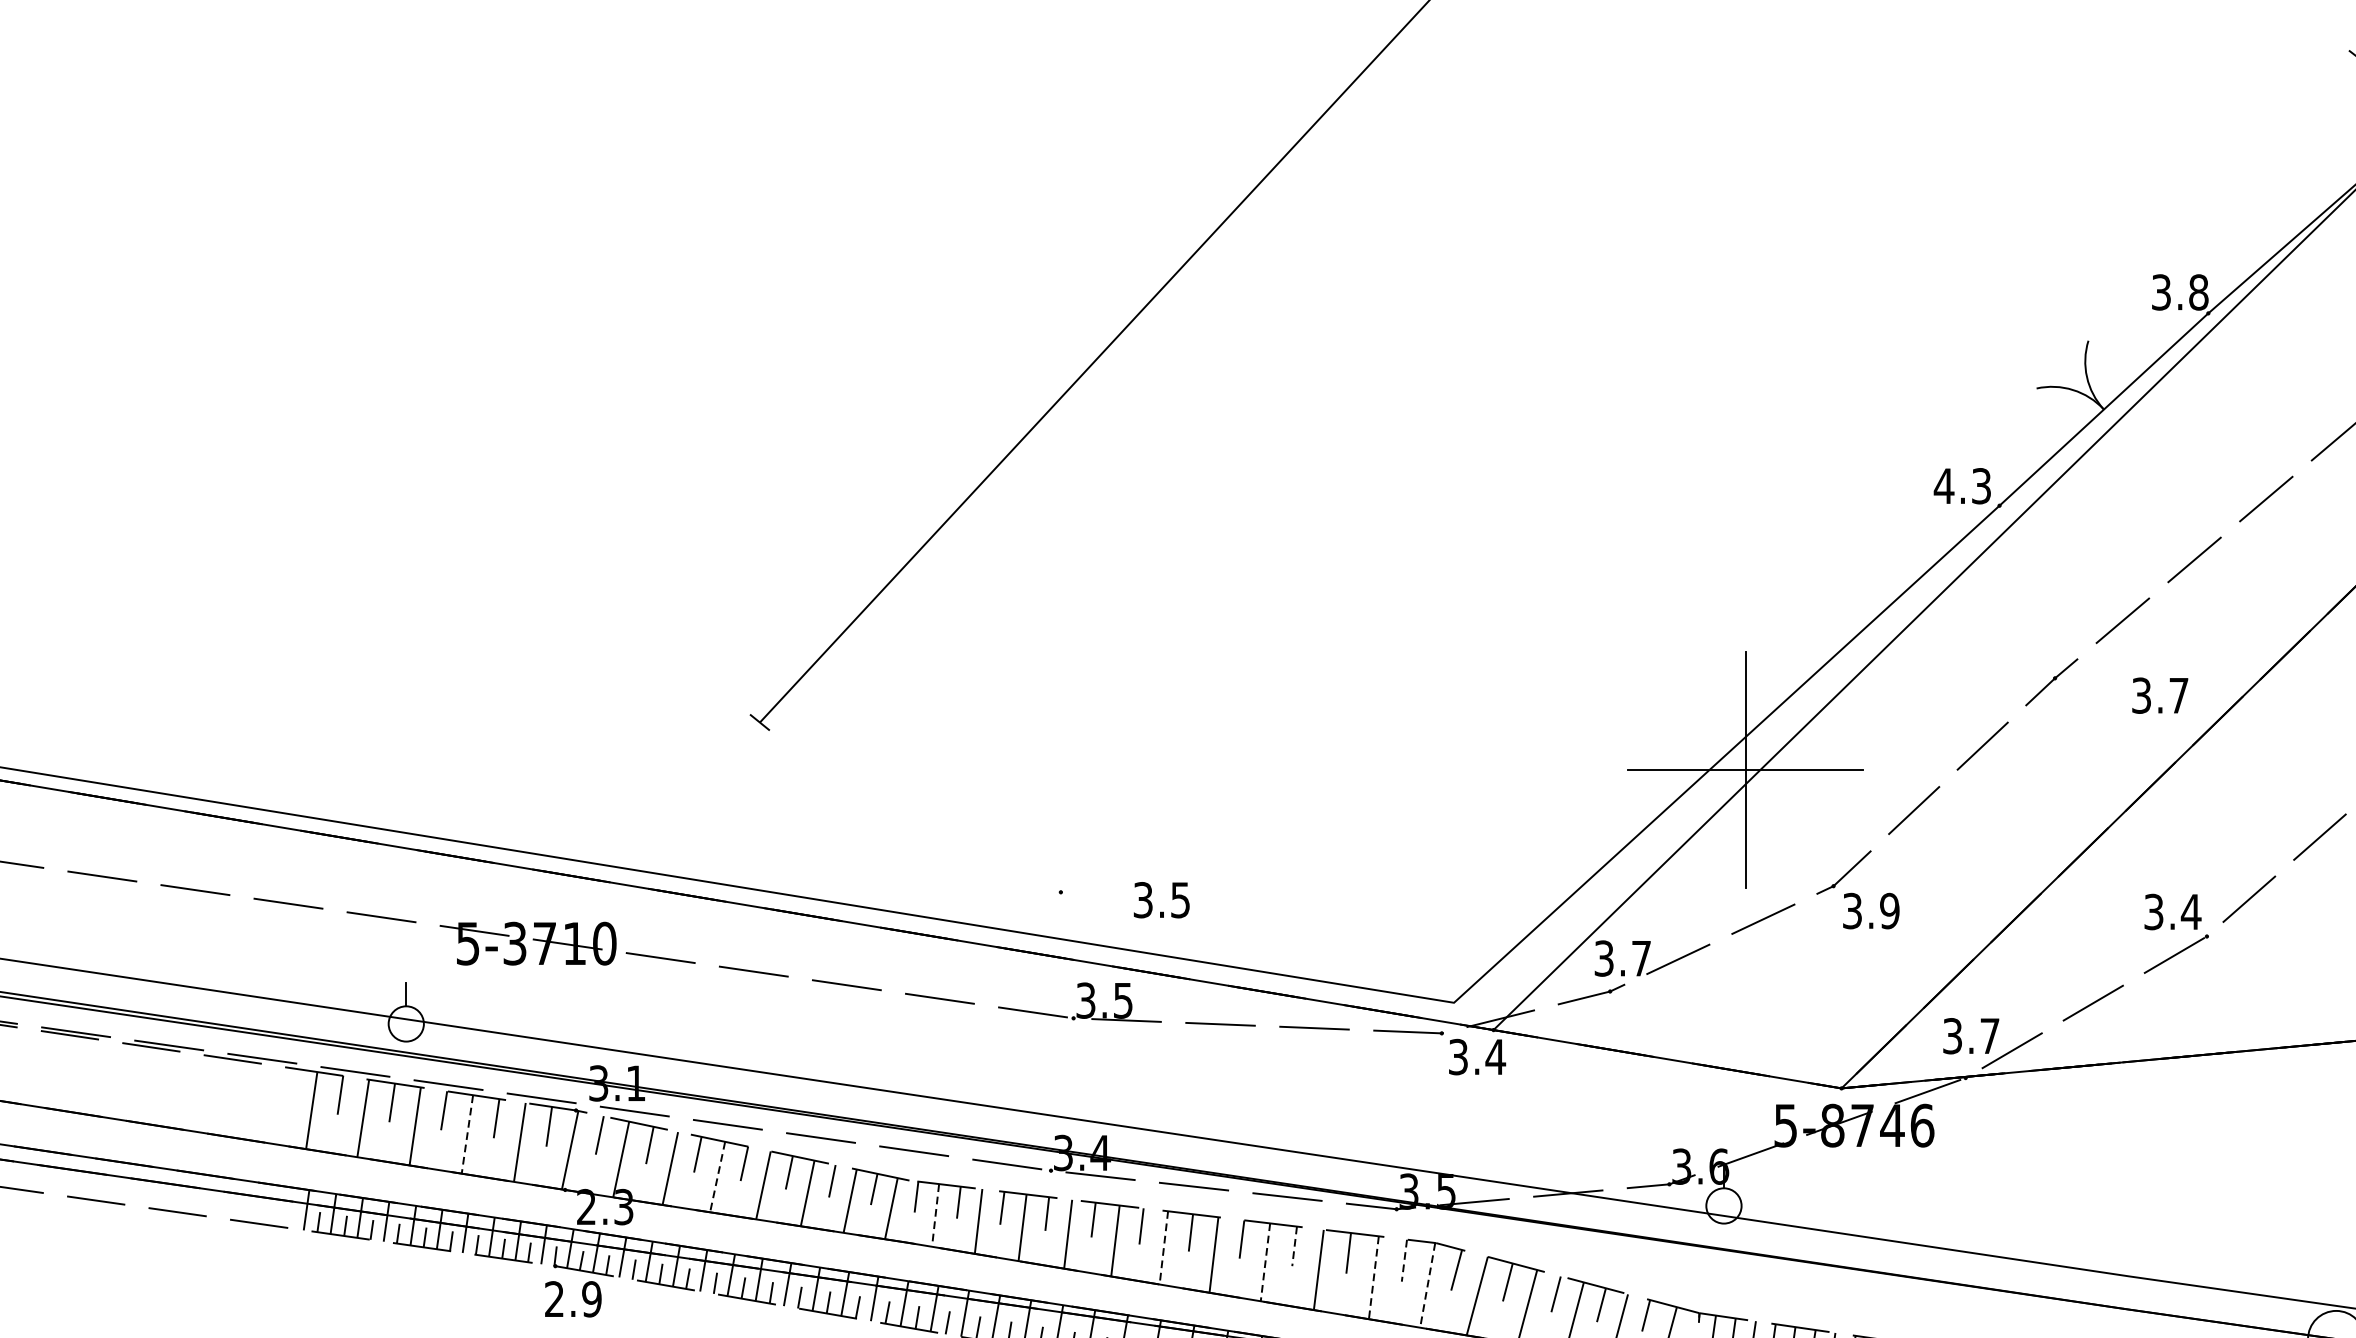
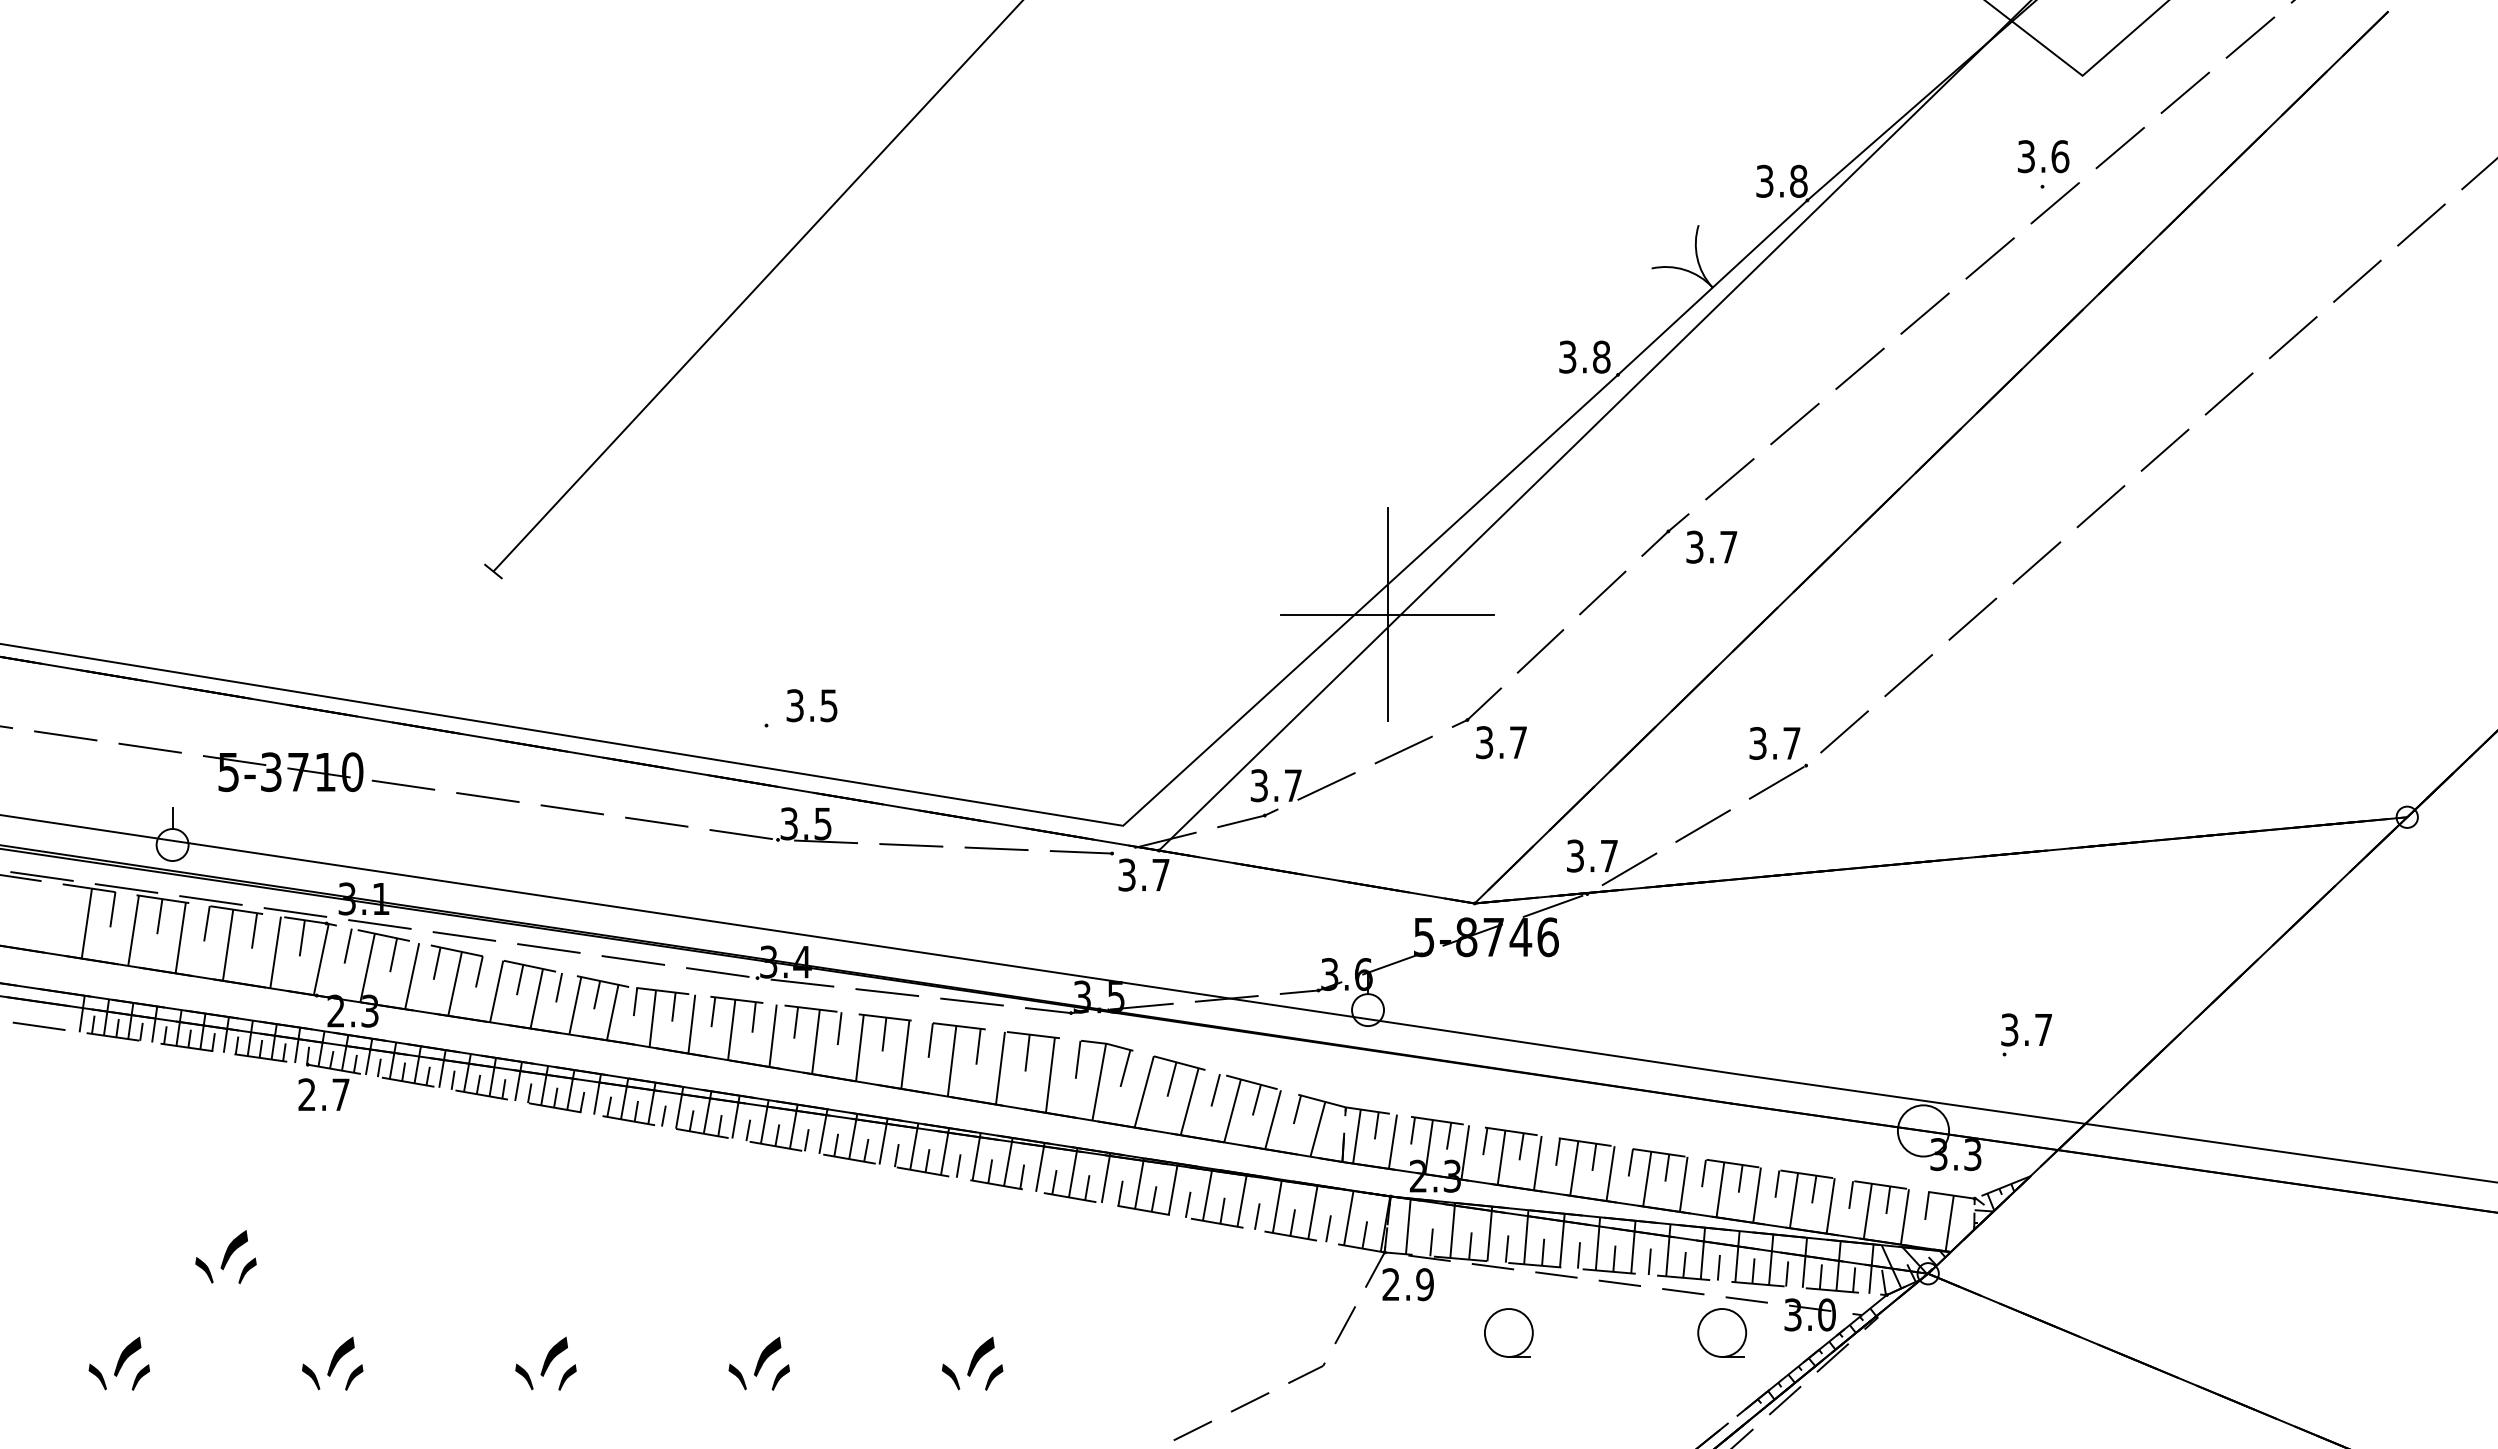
text: (1962, 485) -> (1584, 356), 4.3 -> 3.8
text: (2159, 694) -> (1711, 546), moved
text: (1161, 899) -> (811, 705), moved
text: (1889, 910) -> (1518, 742), 3.9 -> 3.7
text: (2190, 912) -> (1791, 743), 3.4 -> 3.7
text: (1495, 1056) -> (1160, 874), 3.4 -> 3.7
line: (467, 1134) -> (228, 945), dashed -> solid
line: (718, 1177) -> (455, 984), dashed -> solid
line: (935, 1215) -> (652, 1018), dashed -> solid
line: (1294, 1247) -> (978, 1047), dashed -> solid
line: (1163, 1248) -> (859, 1048), dashed -> solid
line: (1404, 1261) -> (1078, 1060), dashed -> solid
line: (1265, 1262) -> (952, 1061), dashed -> solid
line: (1373, 1278) -> (1050, 1075), dashed -> solid
line: (1427, 1285) -> (1099, 1082), dashed -> solid
text: (591, 1298) -> (340, 1094), 2.9 -> 2.7

